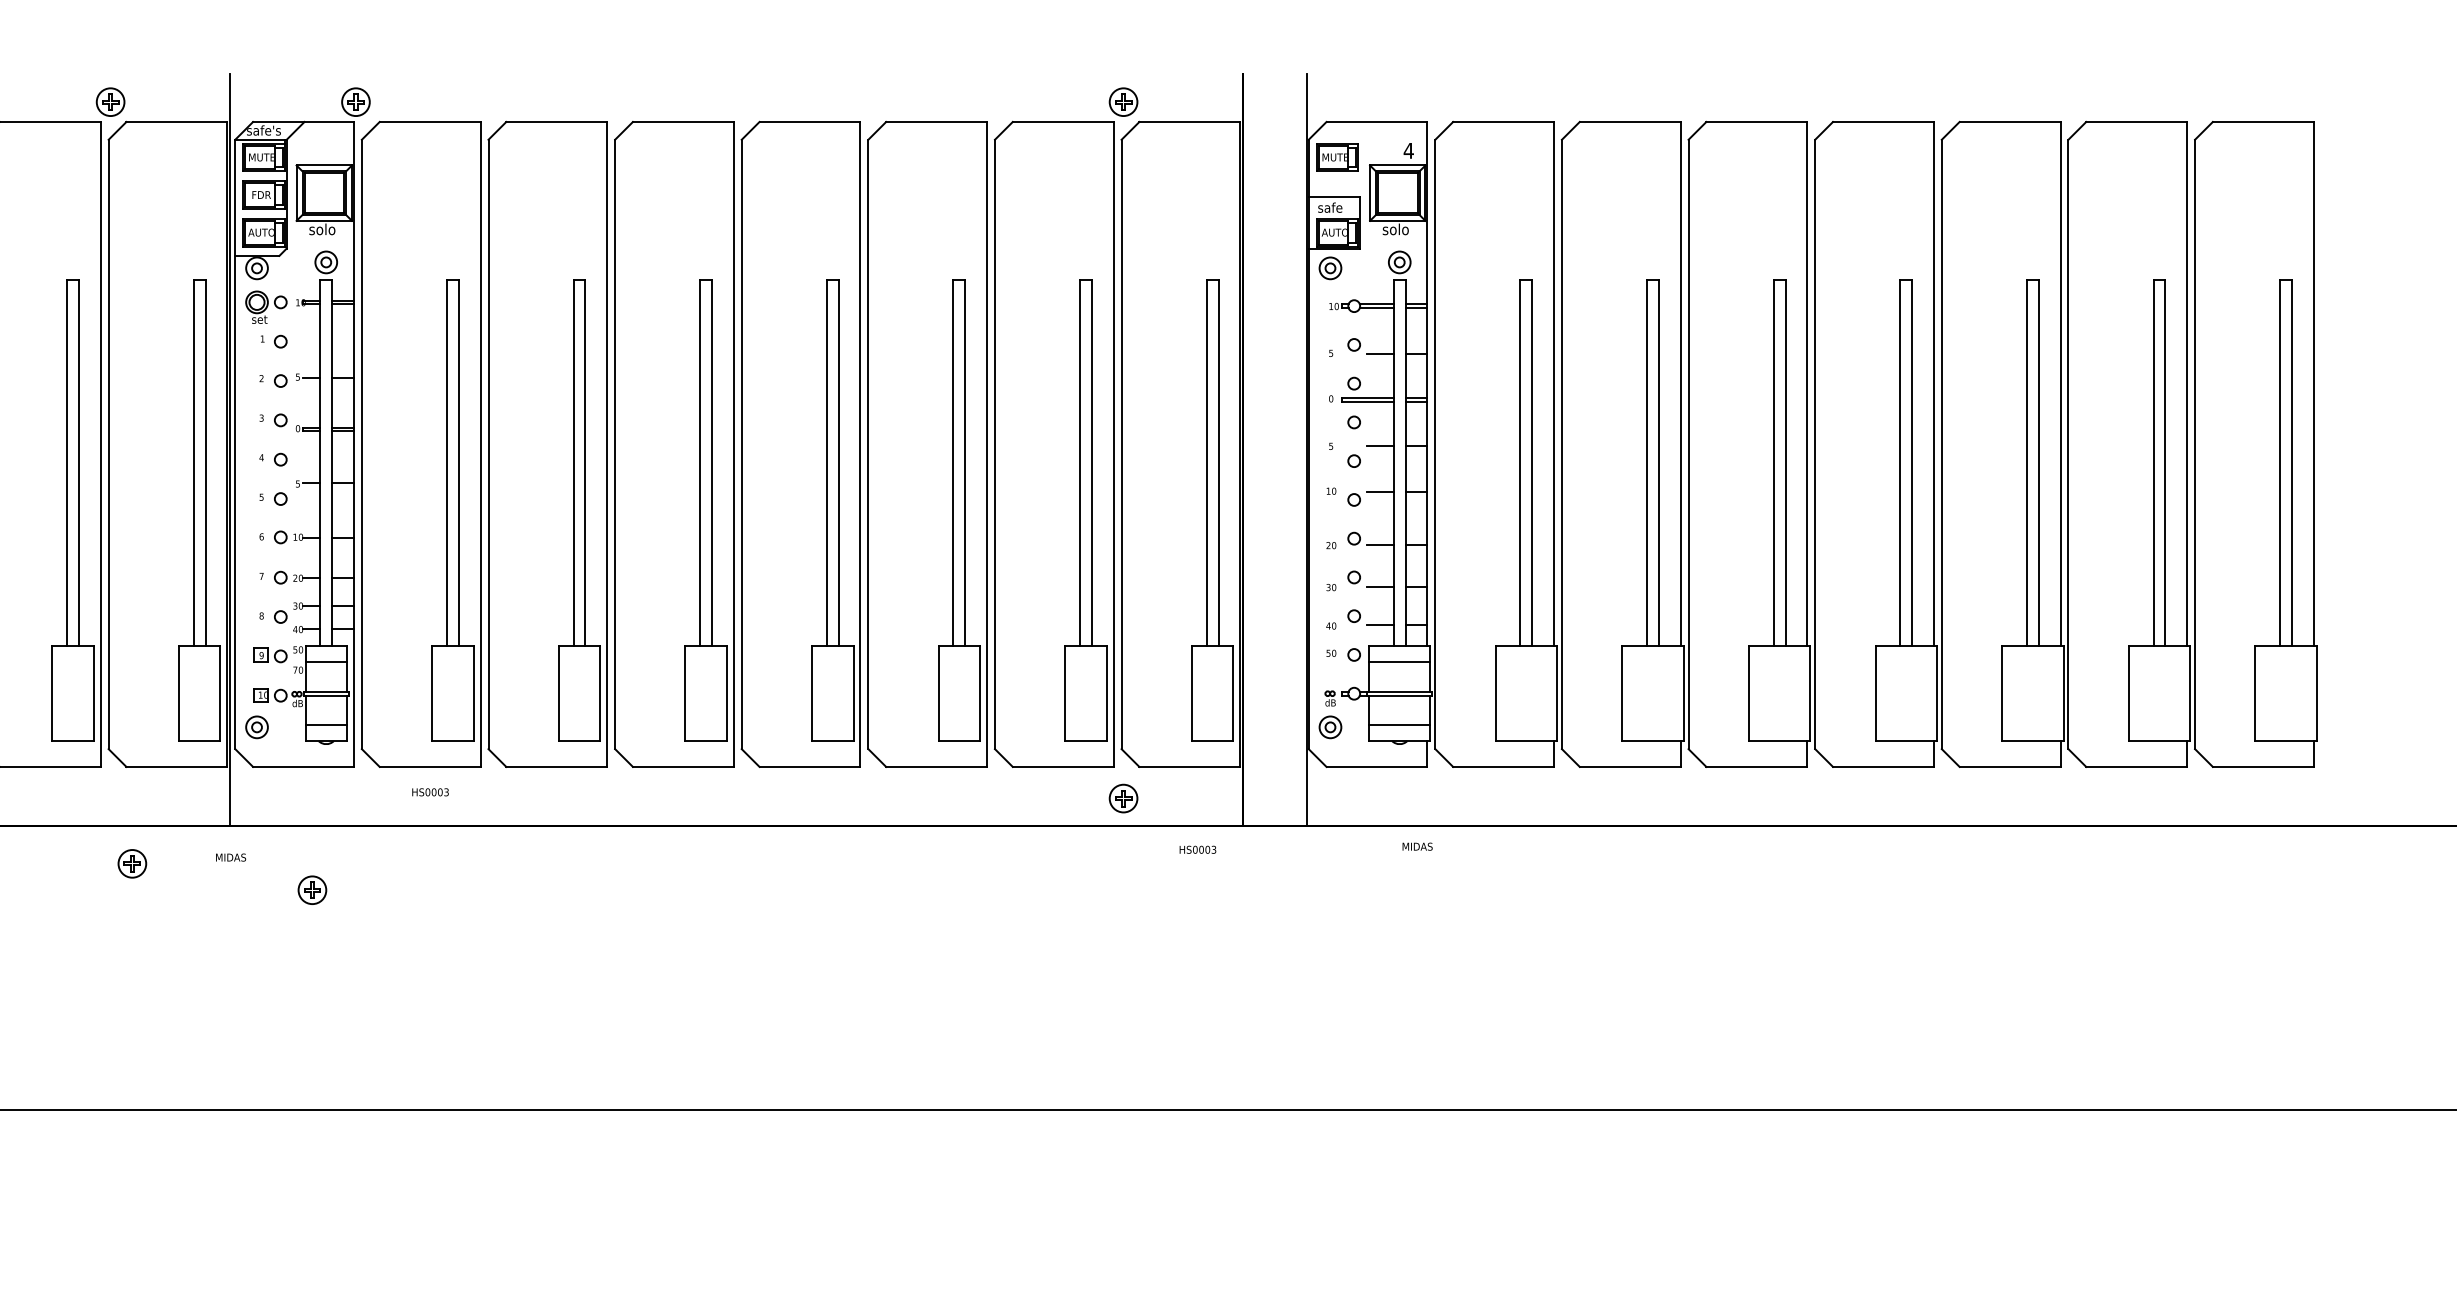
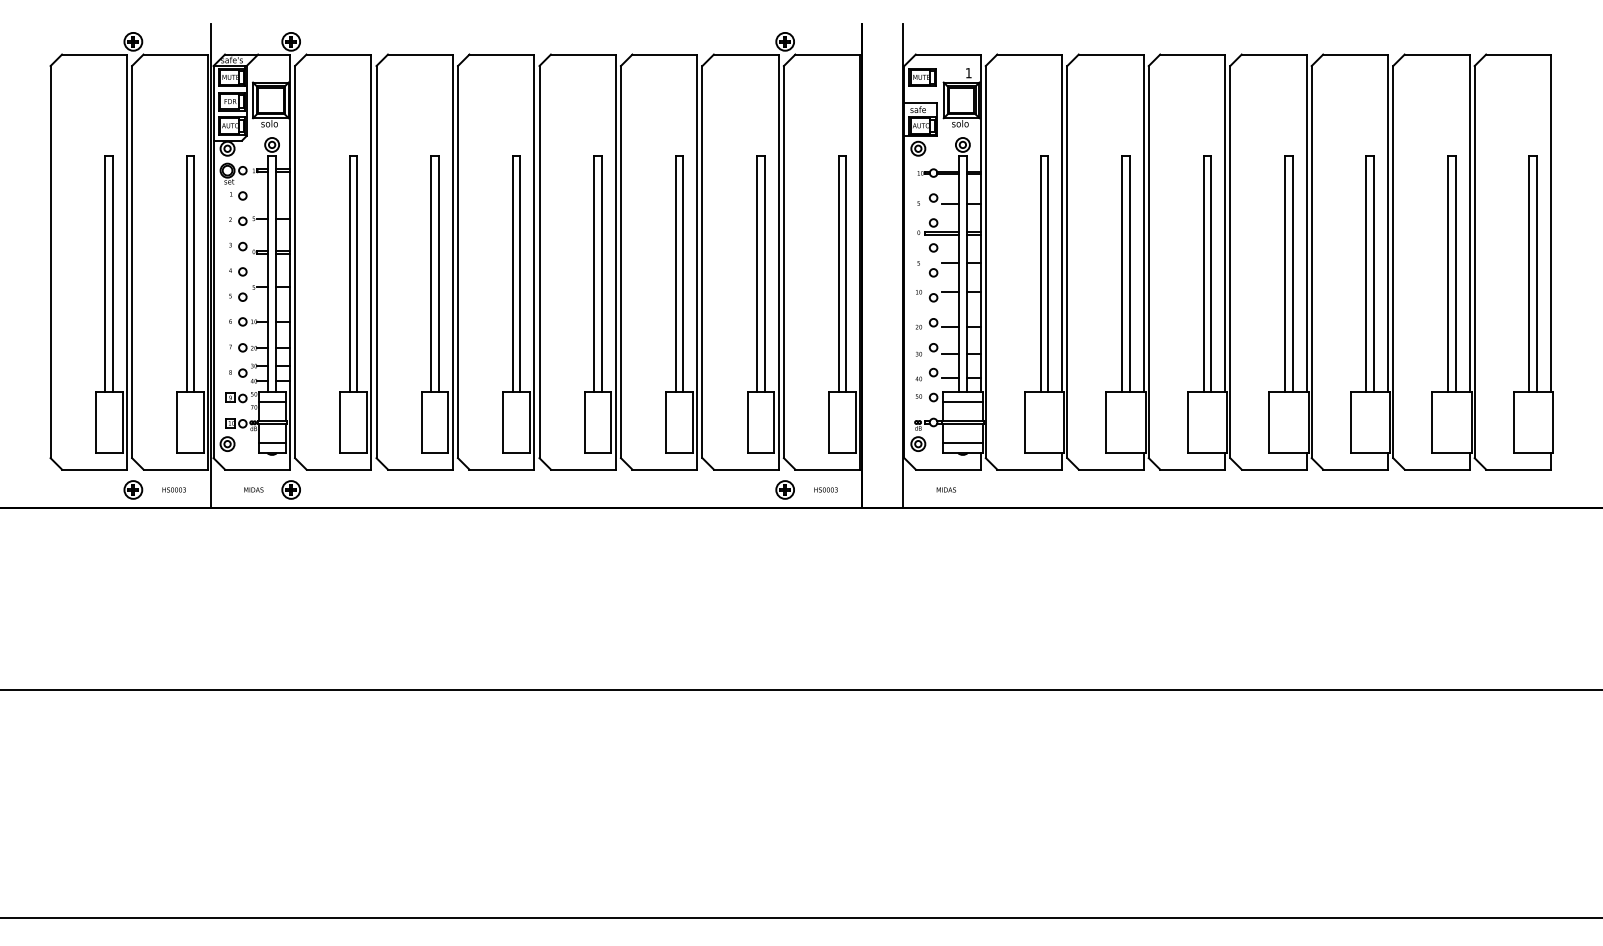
text: (1408, 151) -> (968, 73), 4 -> 1
text: (429, 791) -> (173, 489), moved
text: (1416, 846) -> (945, 489), moved
text: (1197, 849) -> (825, 489), moved
text: (230, 856) -> (253, 489), moved
part: (132, 863) -> (133, 489), moved
part: (311, 889) -> (290, 489), moved

